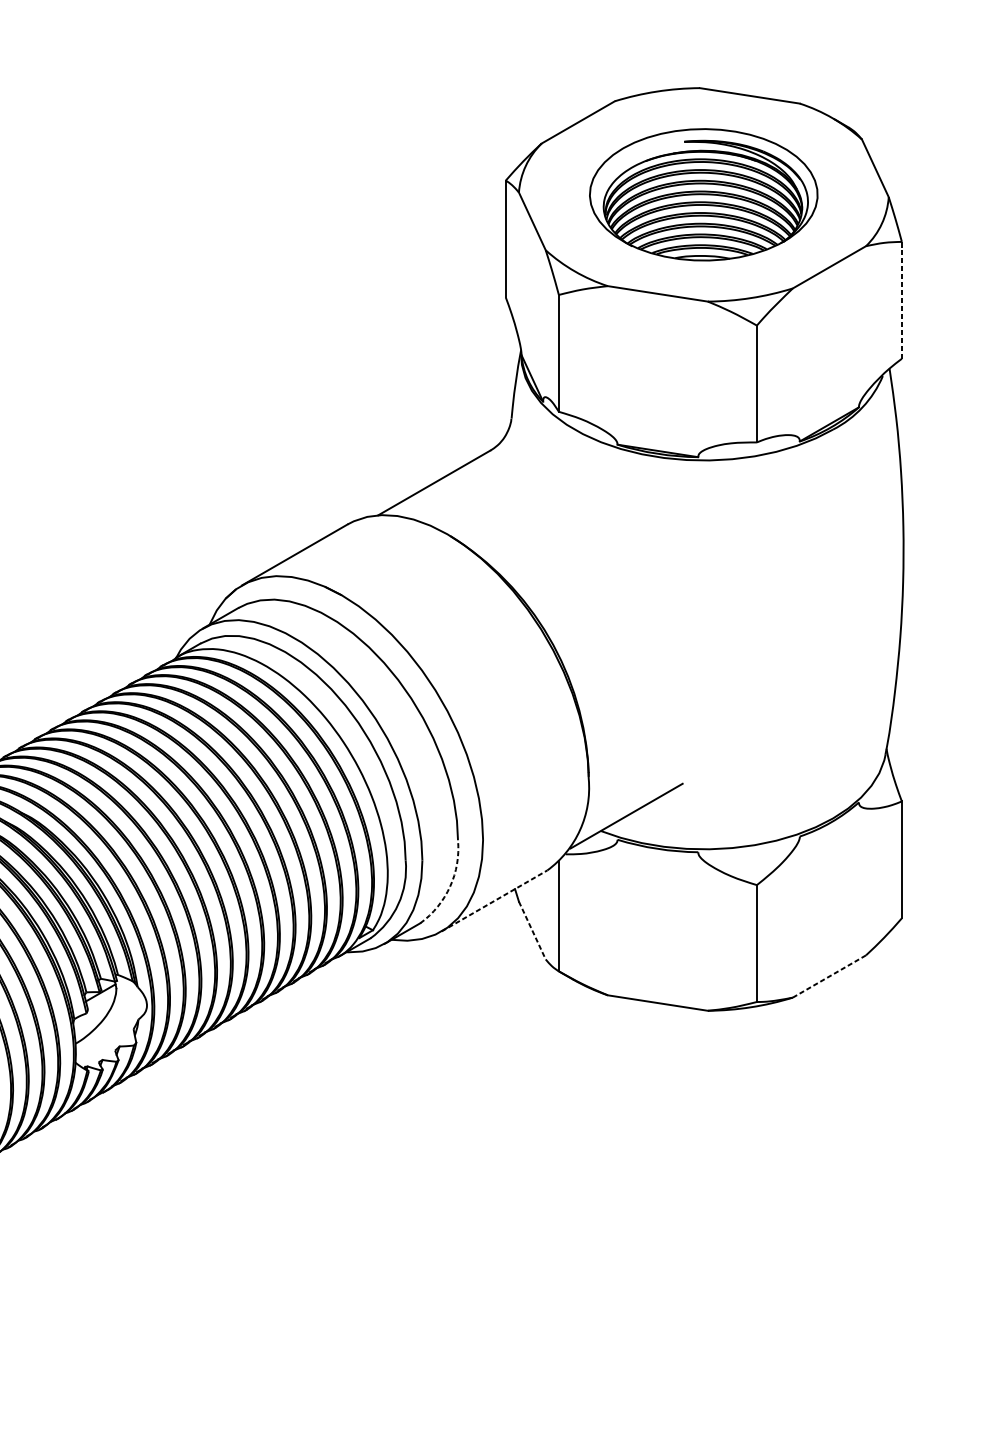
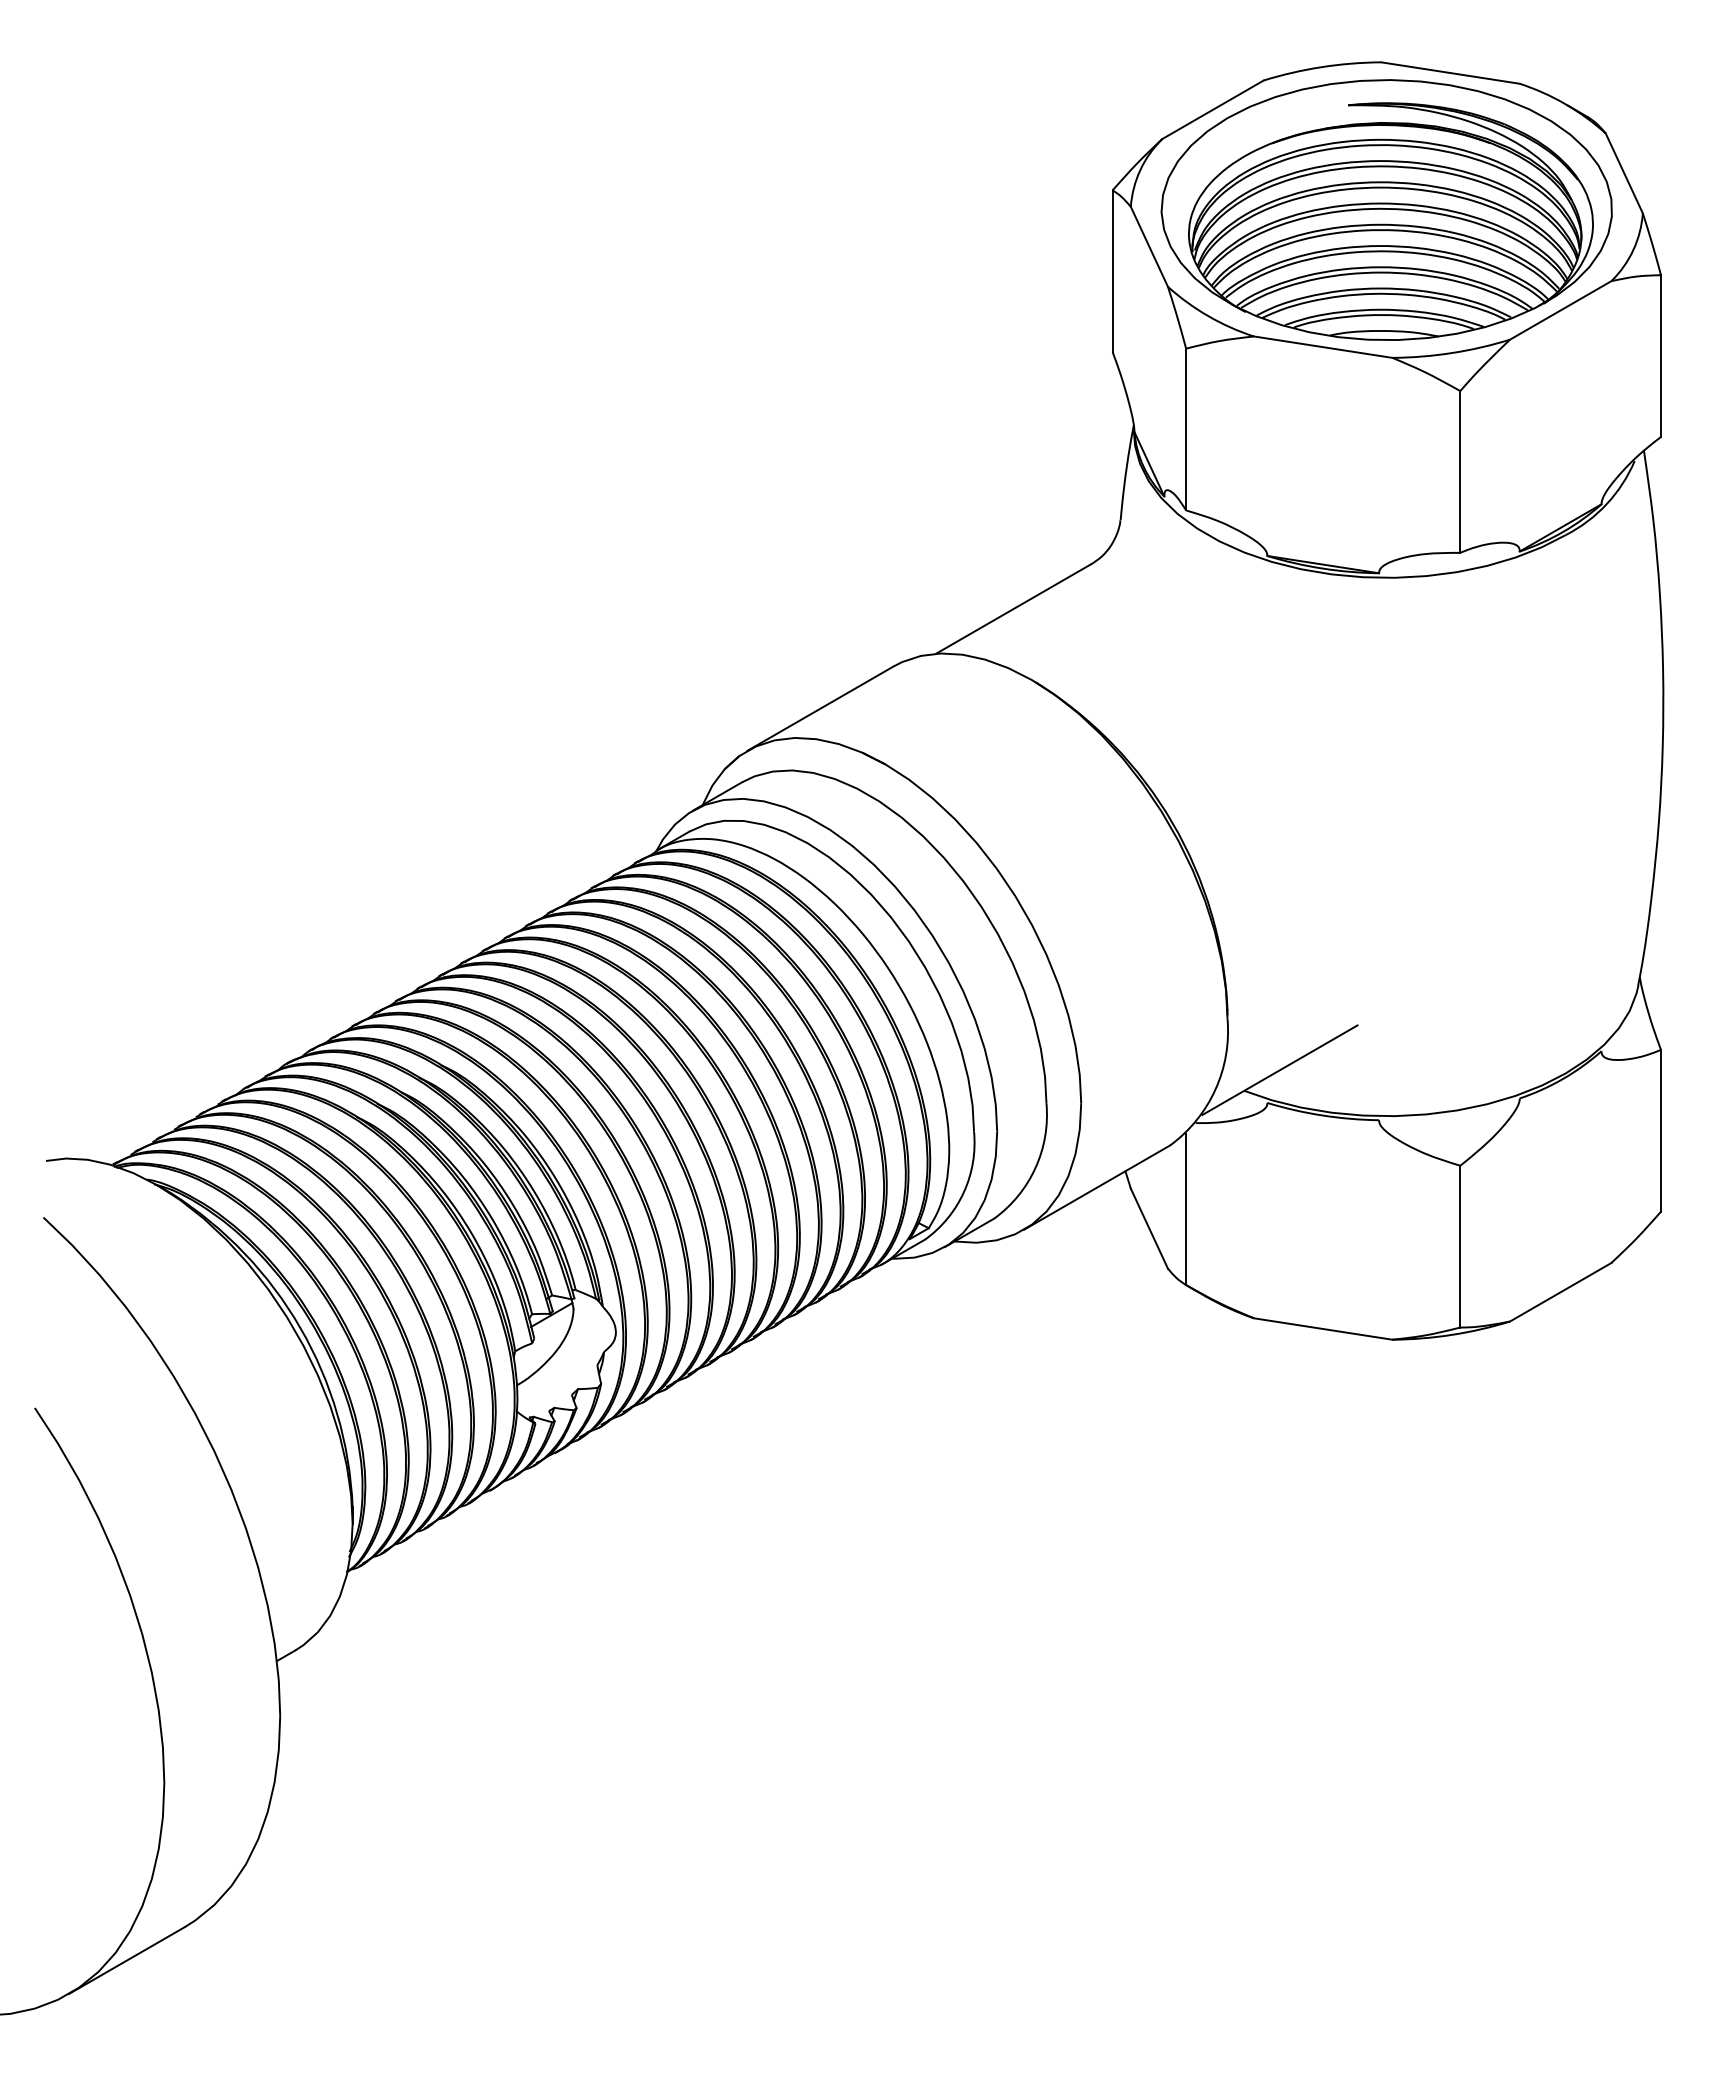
part: (703, 194) -> (1386, 209), size x1.43
line: (902, 300) -> (1661, 356), dashed -> solid
arc: (450, 886) -> (1035, 1167), dashed -> solid
line: (494, 900) -> (1097, 1187), dashed -> solid
line: (532, 931) -> (1149, 1229), dashed -> solid
line: (829, 976) -> (1560, 1292), dashed -> solid

